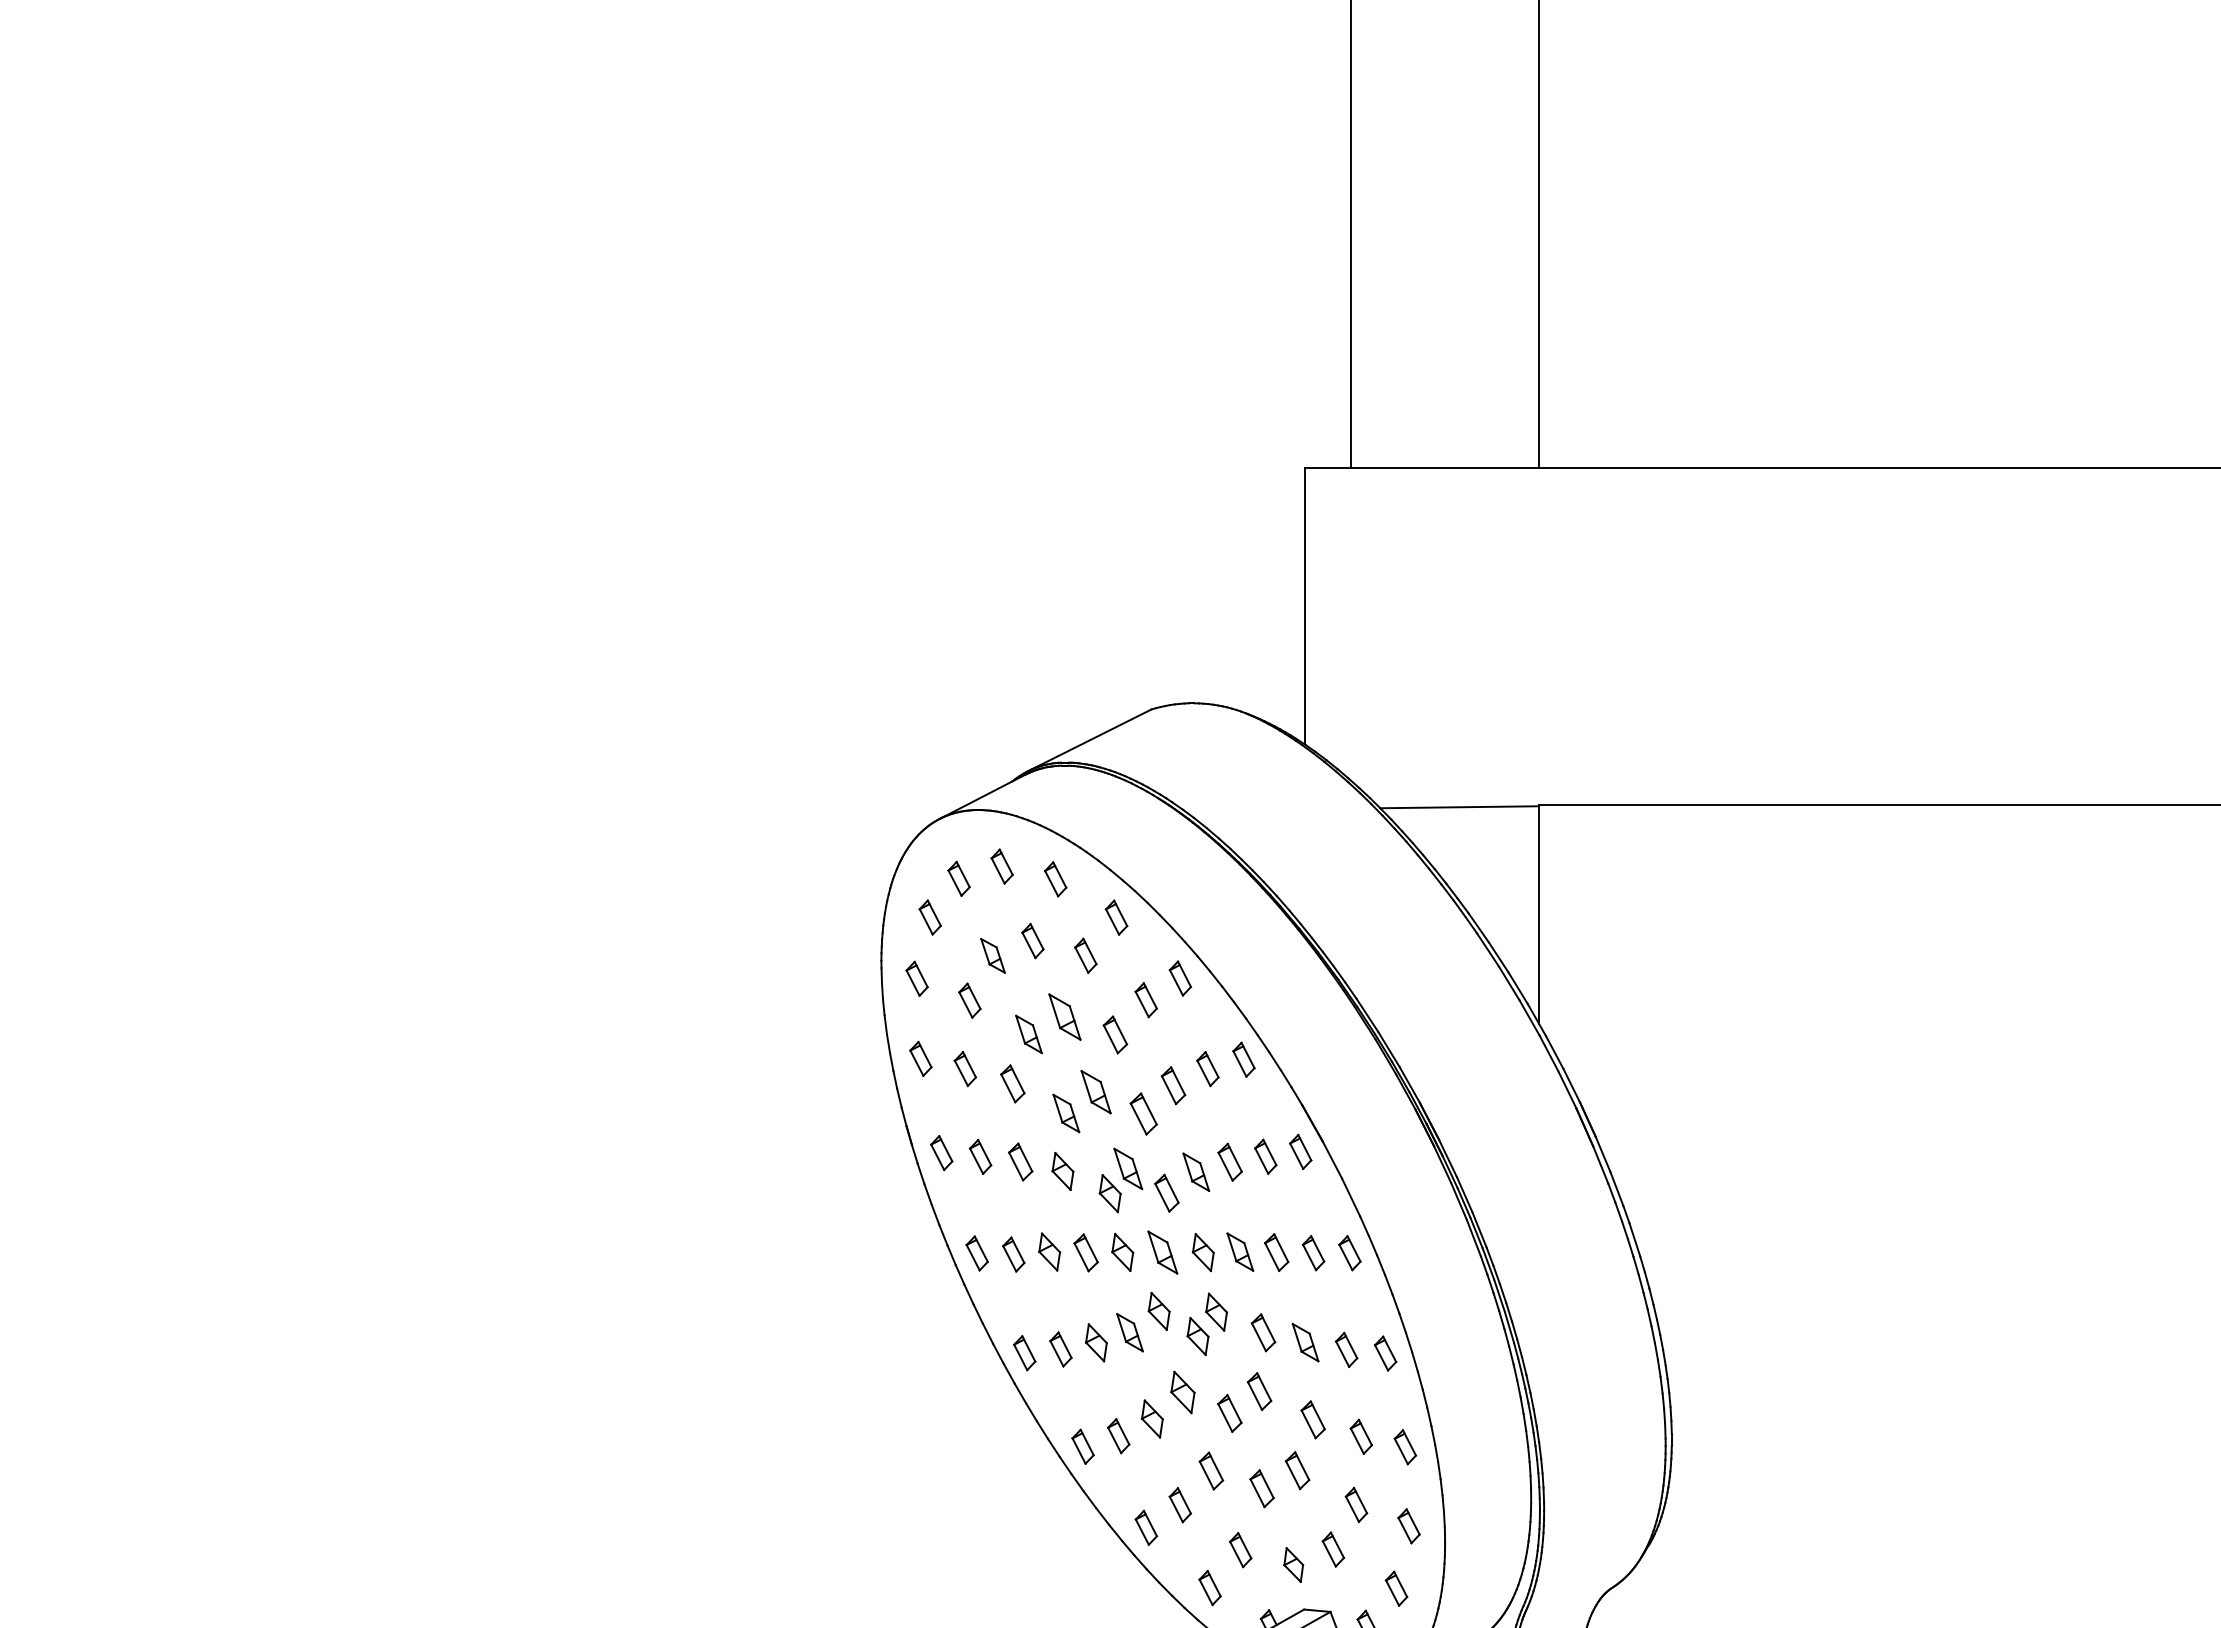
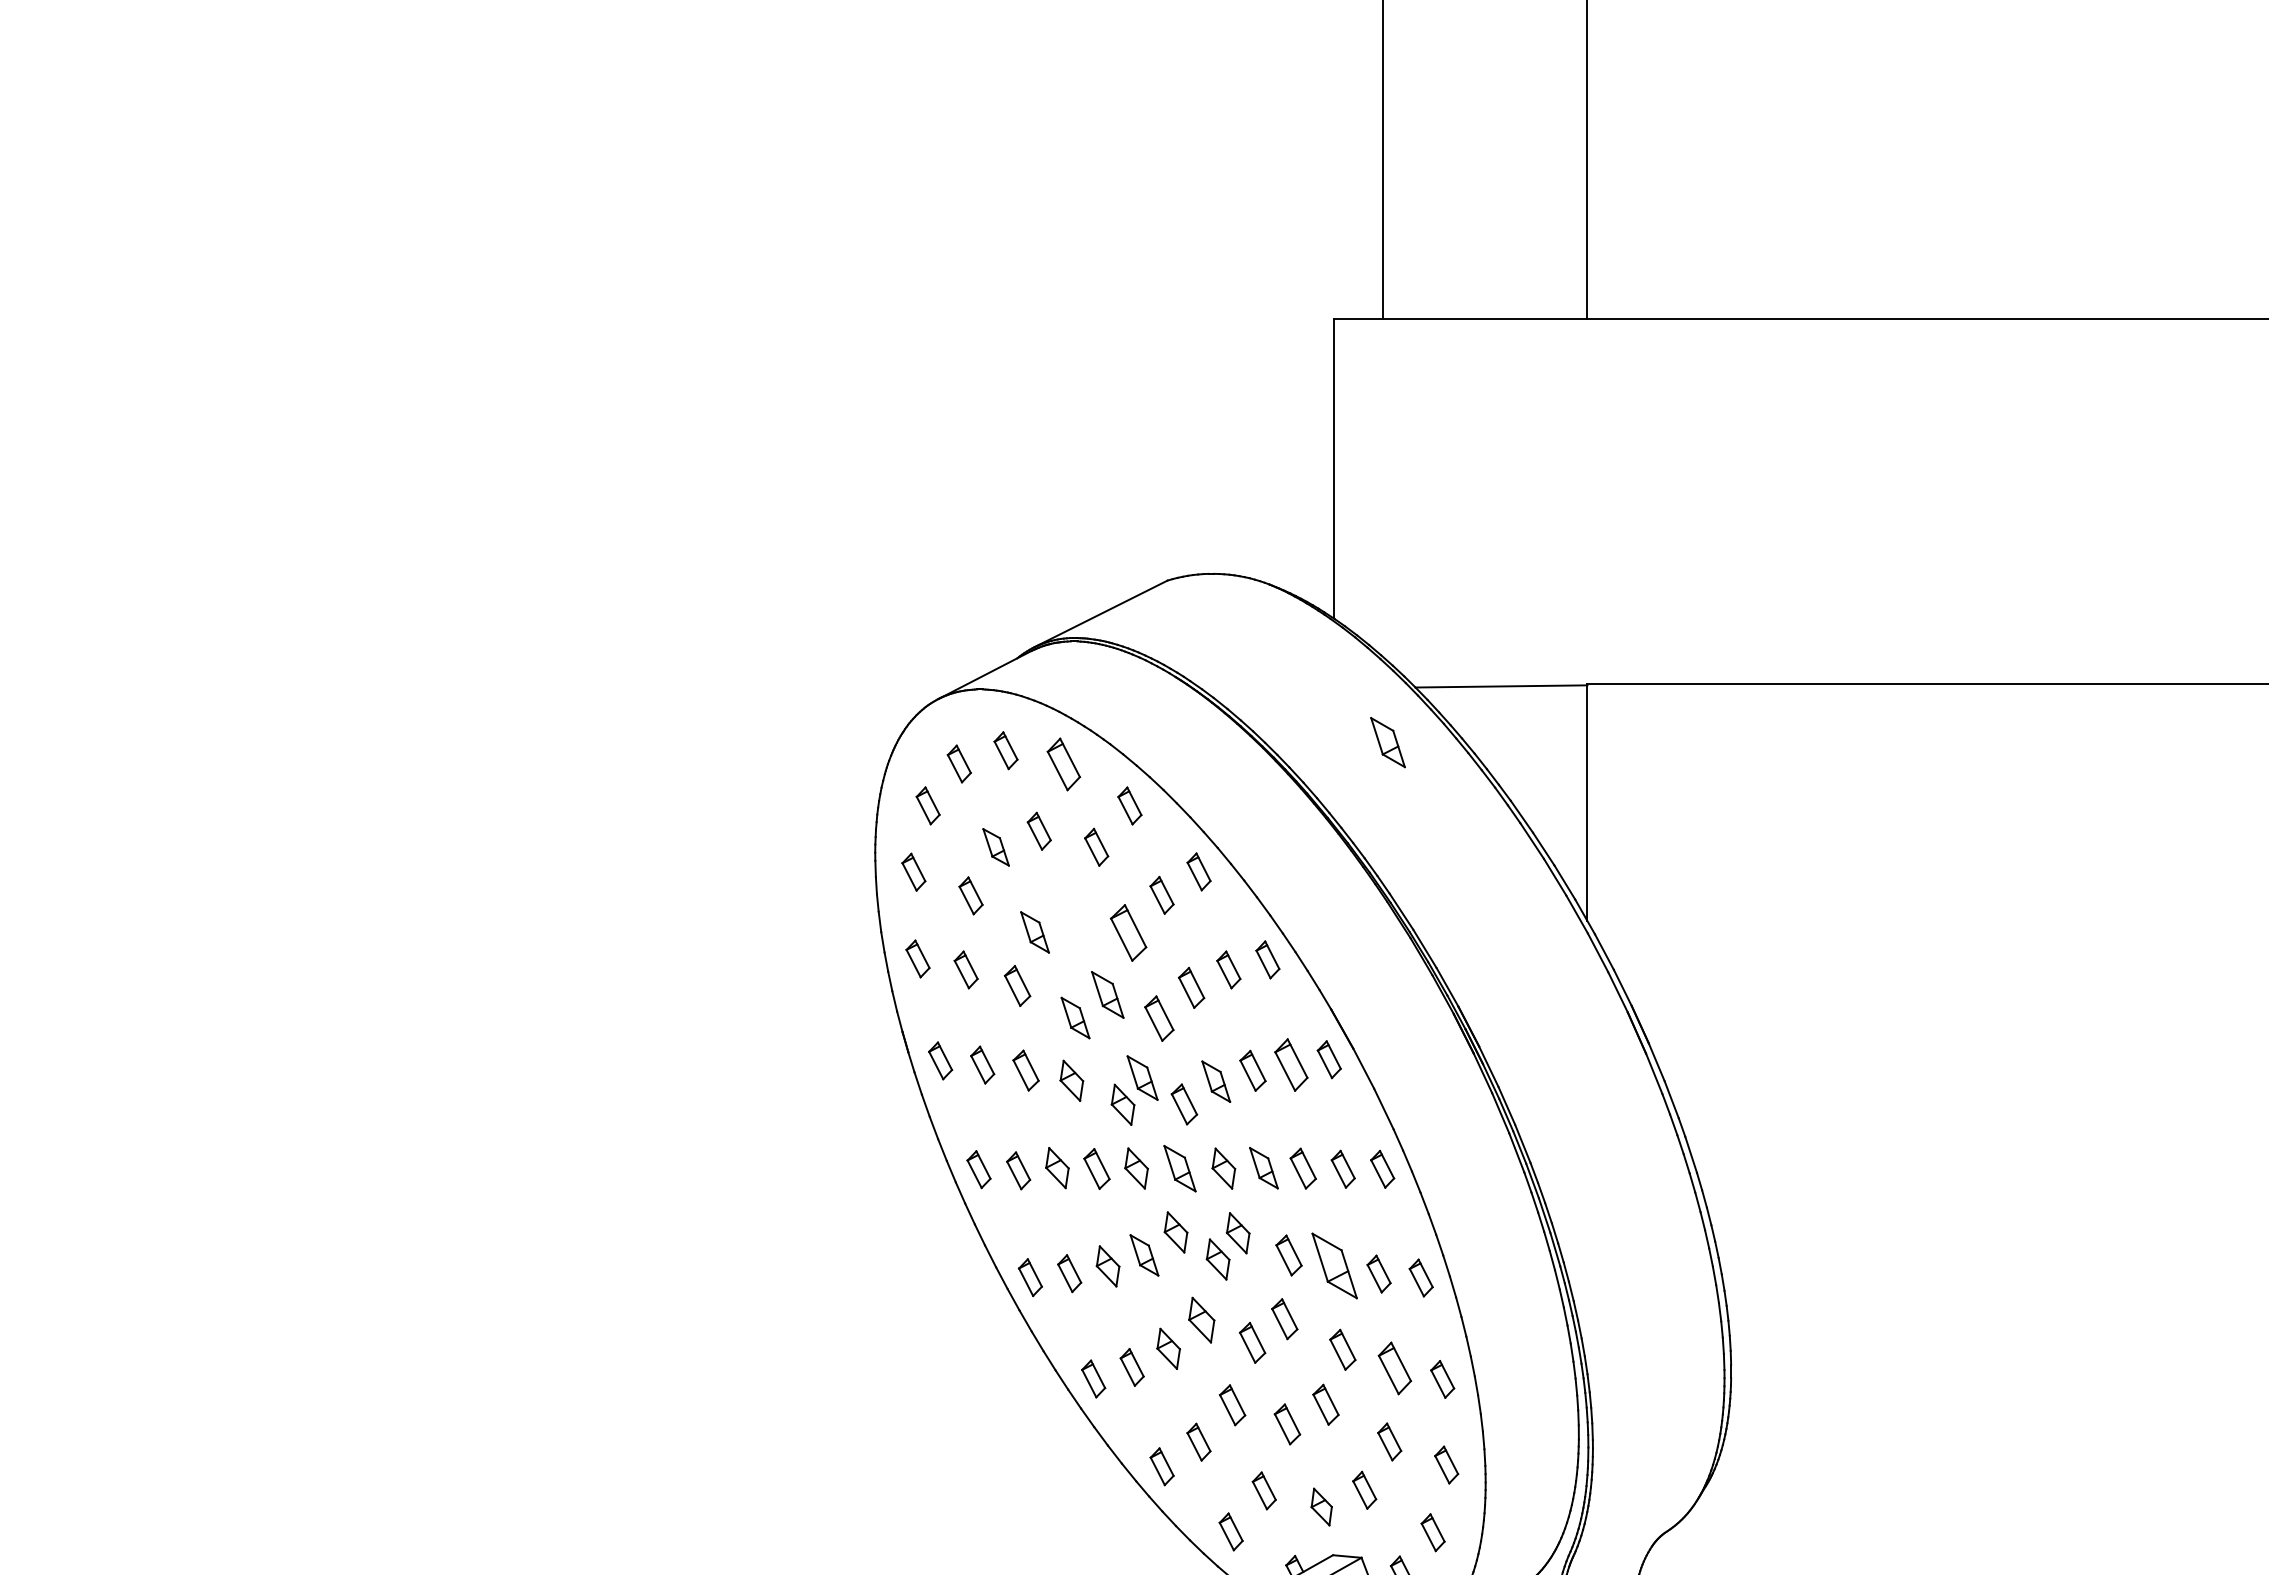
part: (1055, 879) -> (1063, 764), size x1.4
part: (1064, 1016) -> (1387, 741), moved
part: (1115, 1034) -> (1128, 932), size x1.4
part: (1265, 1156) -> (1291, 1064), size x1.4
part: (1305, 1342) -> (1334, 1266), size x1.6
part: (1361, 1436) -> (1395, 1367), size x1.4

